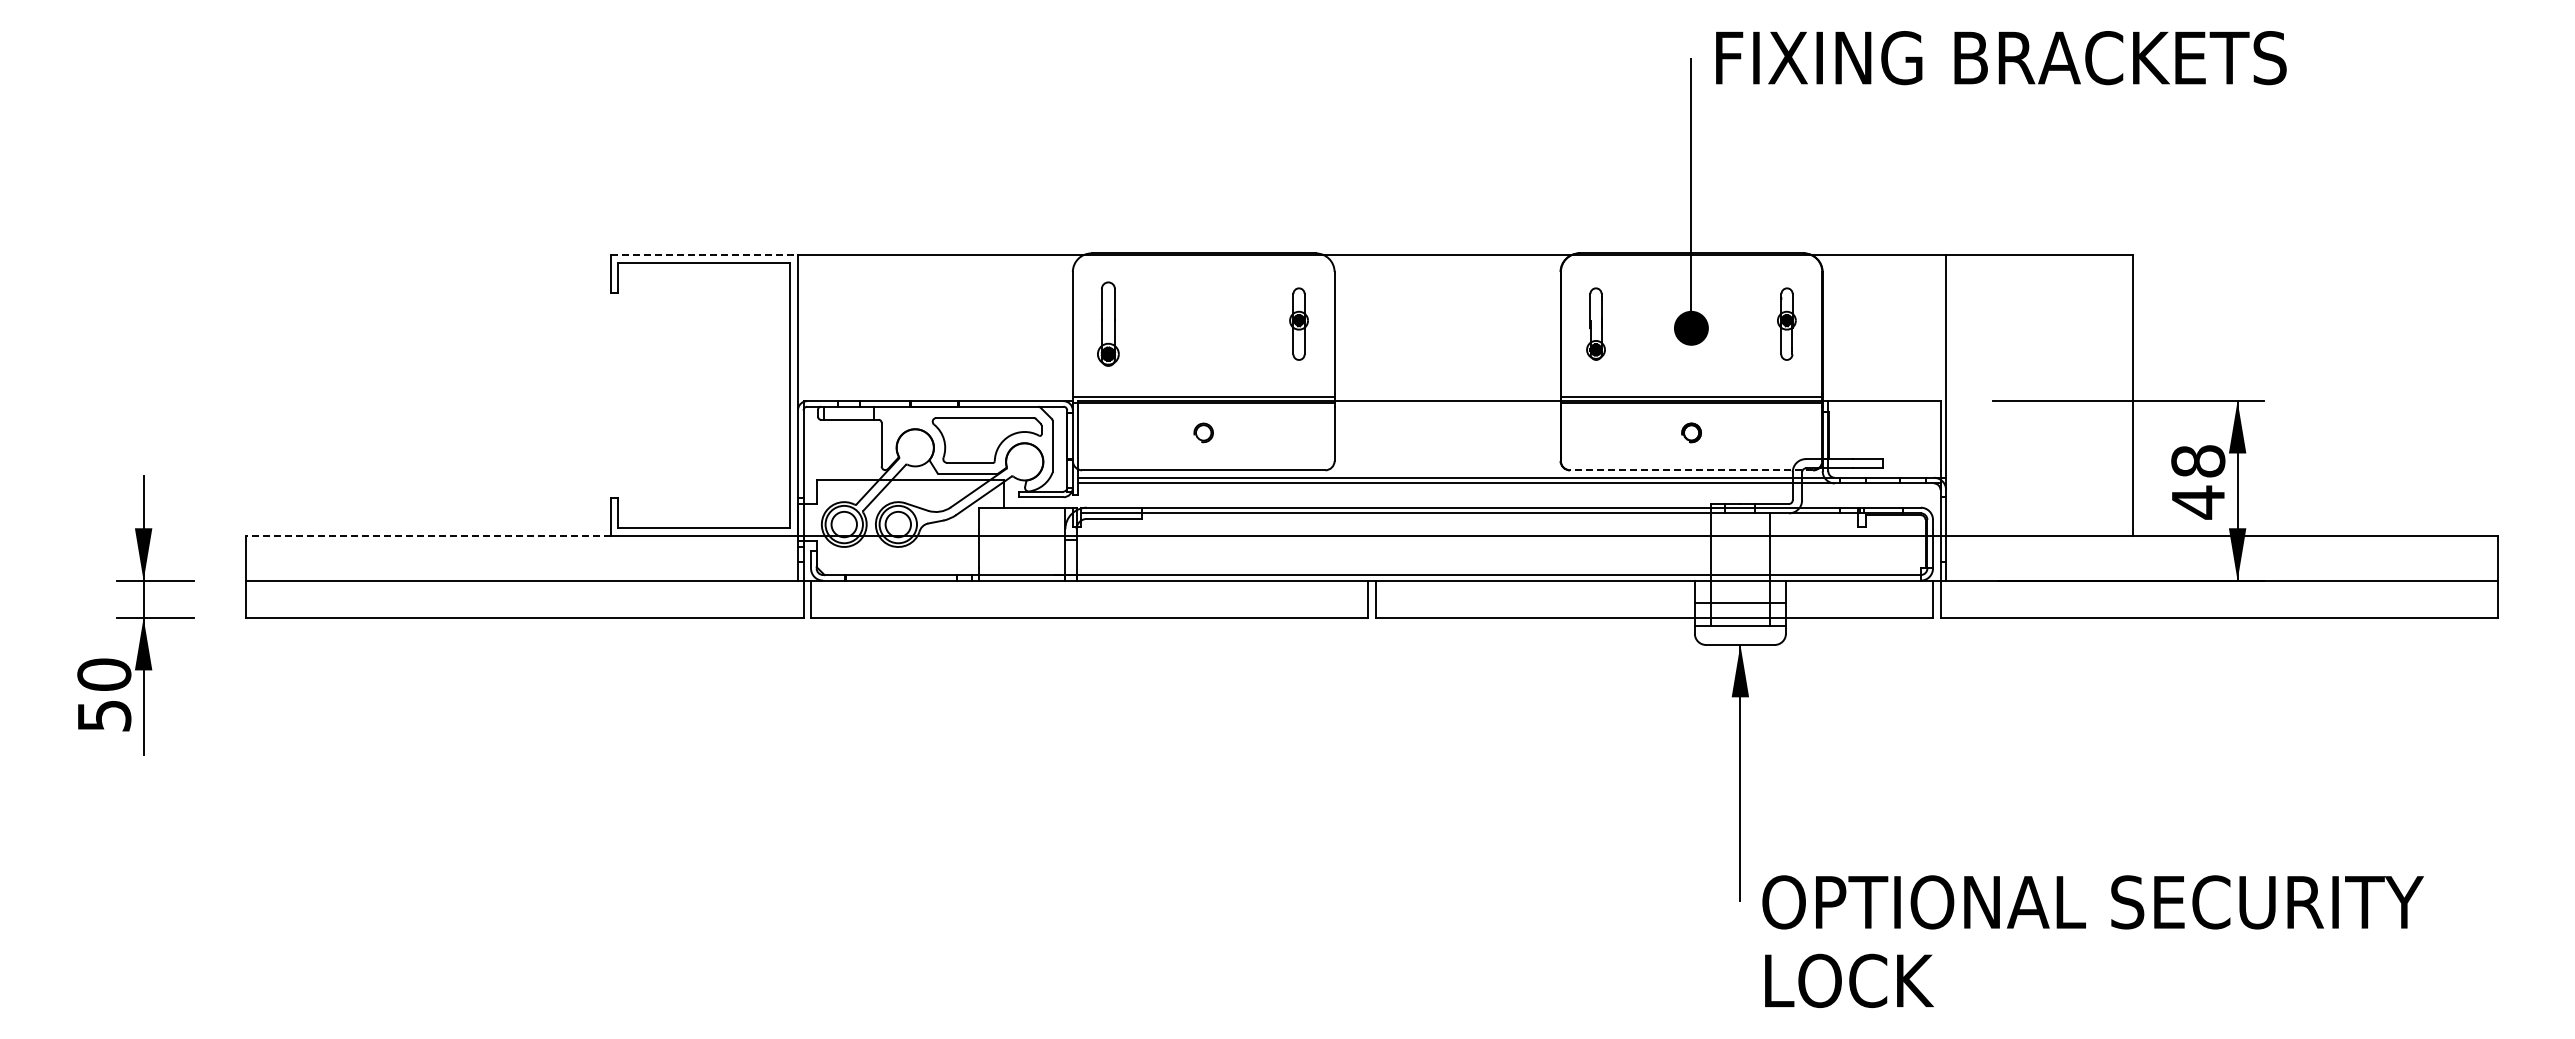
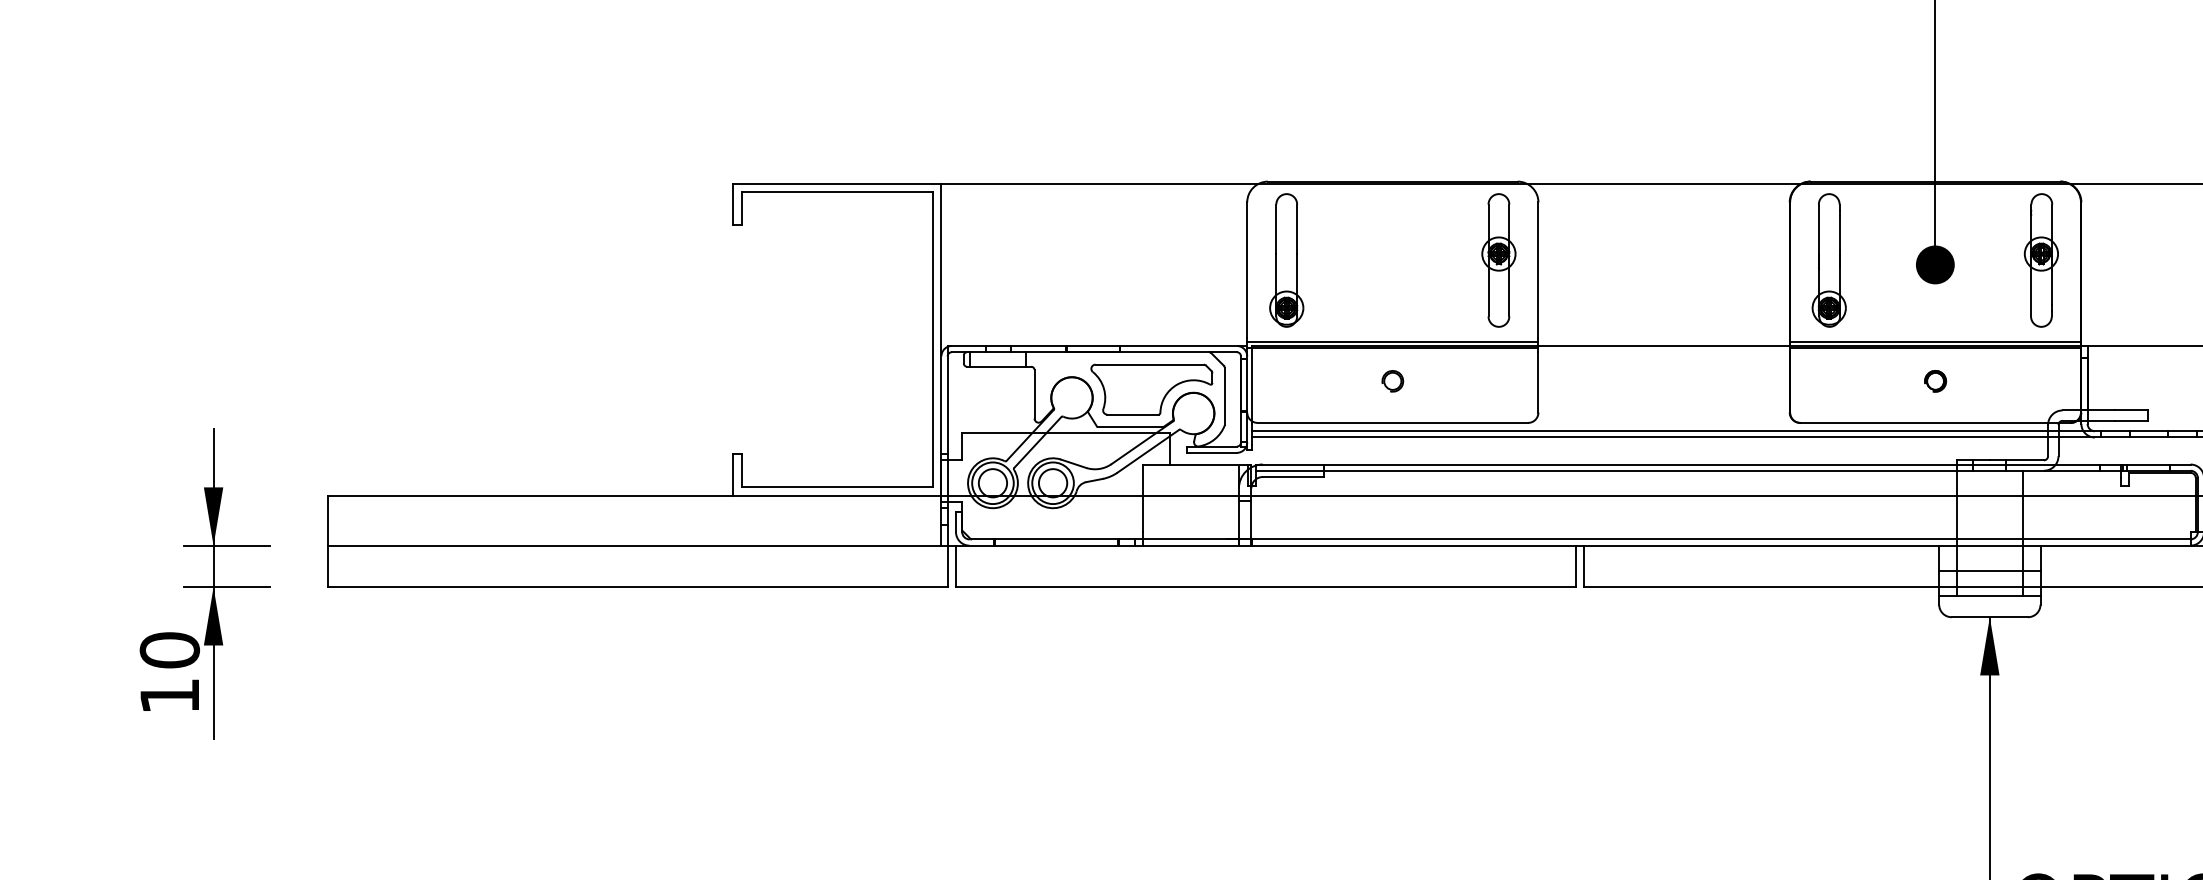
line: (704, 255) -> (837, 183), dashed -> solid
part: (1108, 323) -> (1286, 259), size x1.43
part: (1298, 323) -> (1498, 259), size x1.67
part: (1595, 323) -> (1828, 259), size x1.67
part: (1786, 323) -> (2041, 259), size x1.67
line: (1691, 470) -> (1935, 423), dashed -> solid
line: (428, 535) -> (530, 495), dashed -> solid
text: (104, 716) -> (170, 696), 50 -> 10

